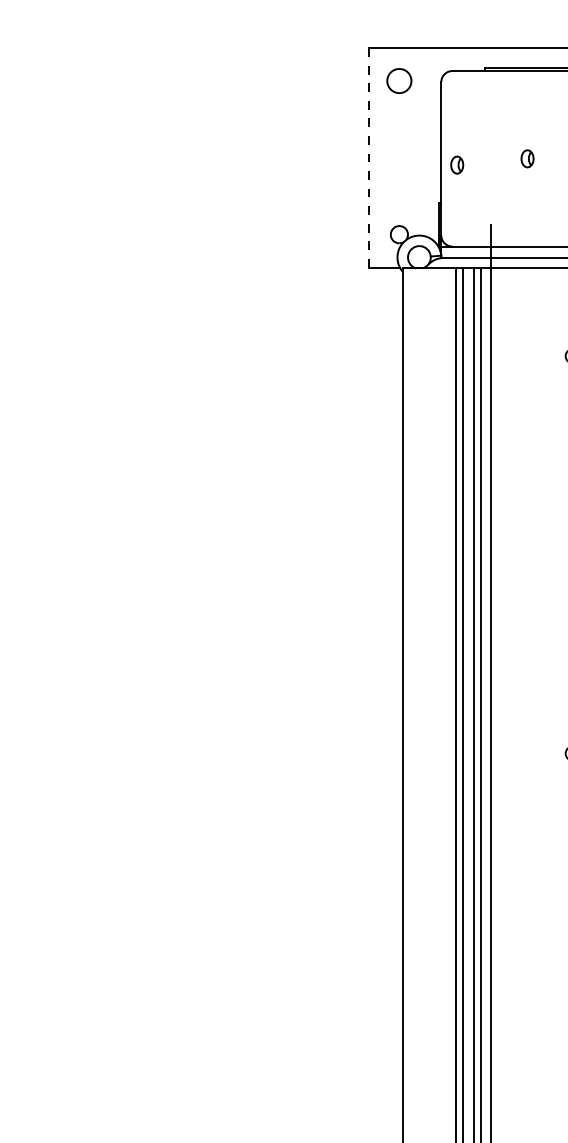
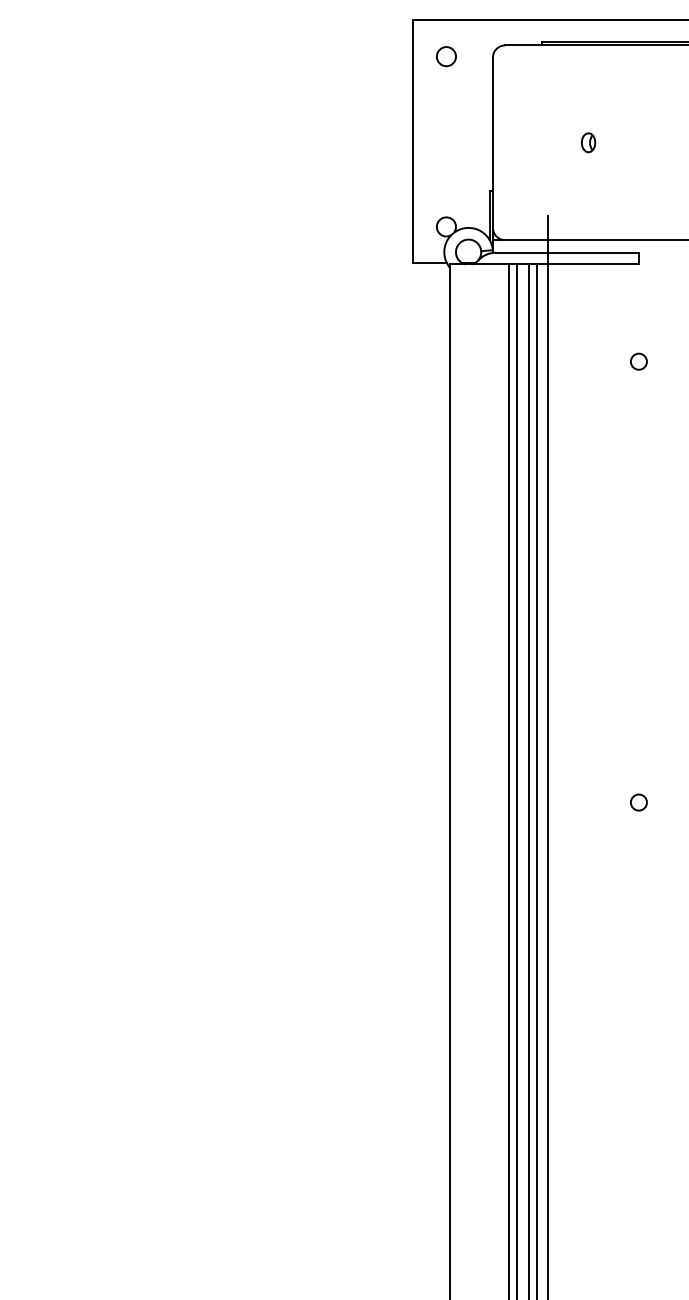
circle: (399, 81) -> (446, 56), size x0.71
line: (368, 157) -> (412, 141), dashed -> solid
part: (457, 164) -> (510, 149), removed

